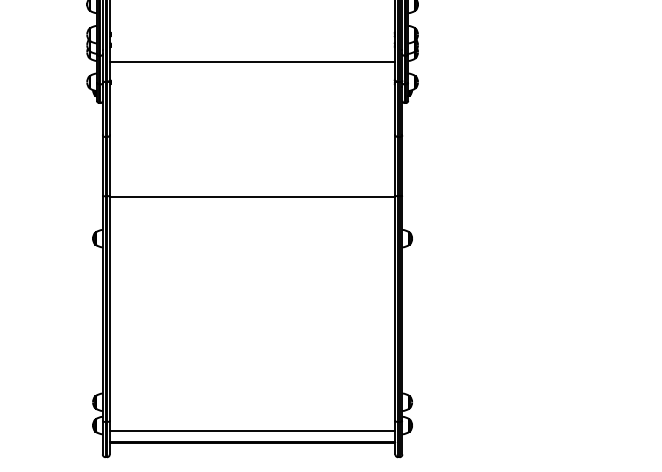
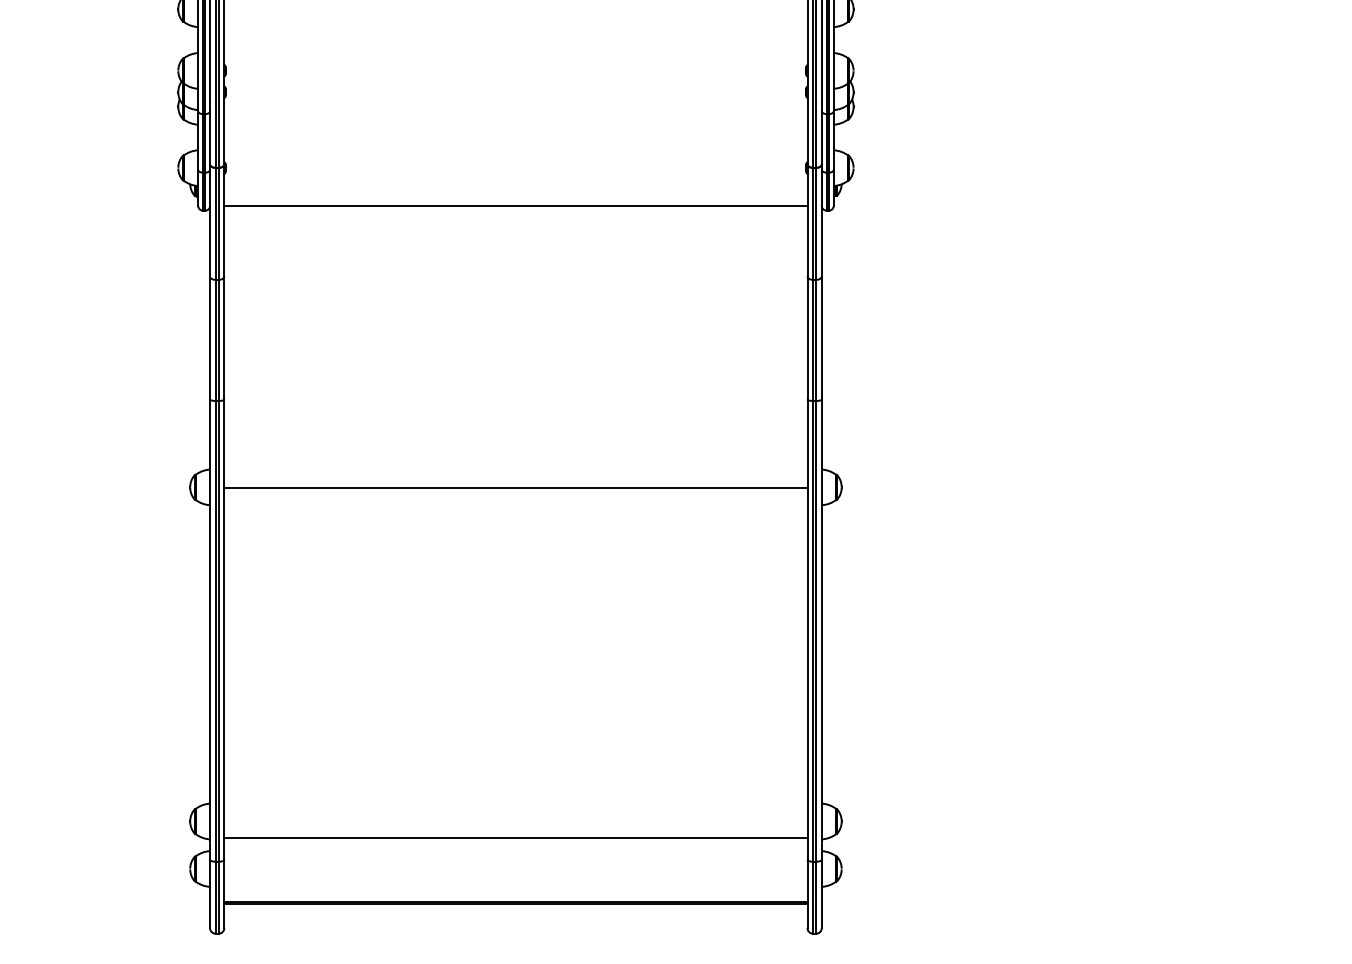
line: (252, 61) -> (515, 205), moved
line: (252, 197) -> (515, 489), moved
line: (252, 431) -> (515, 838), moved

